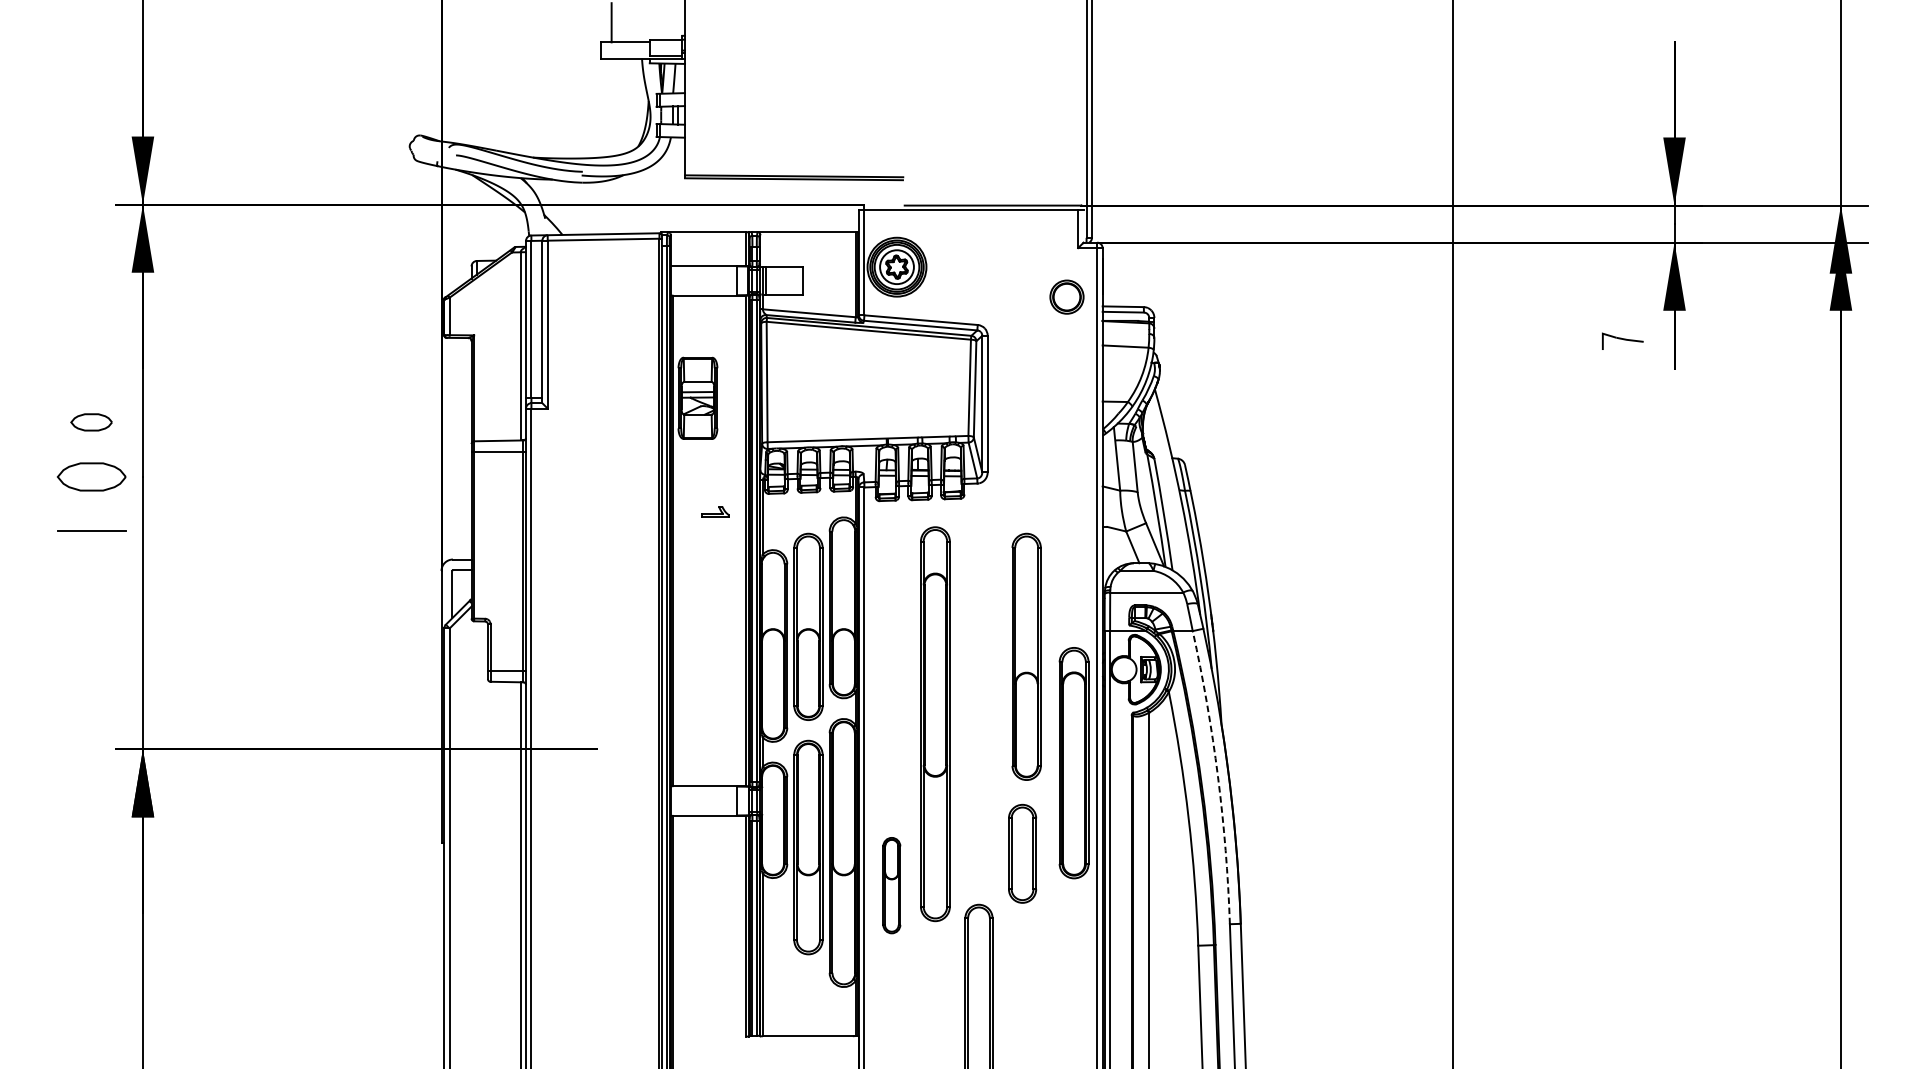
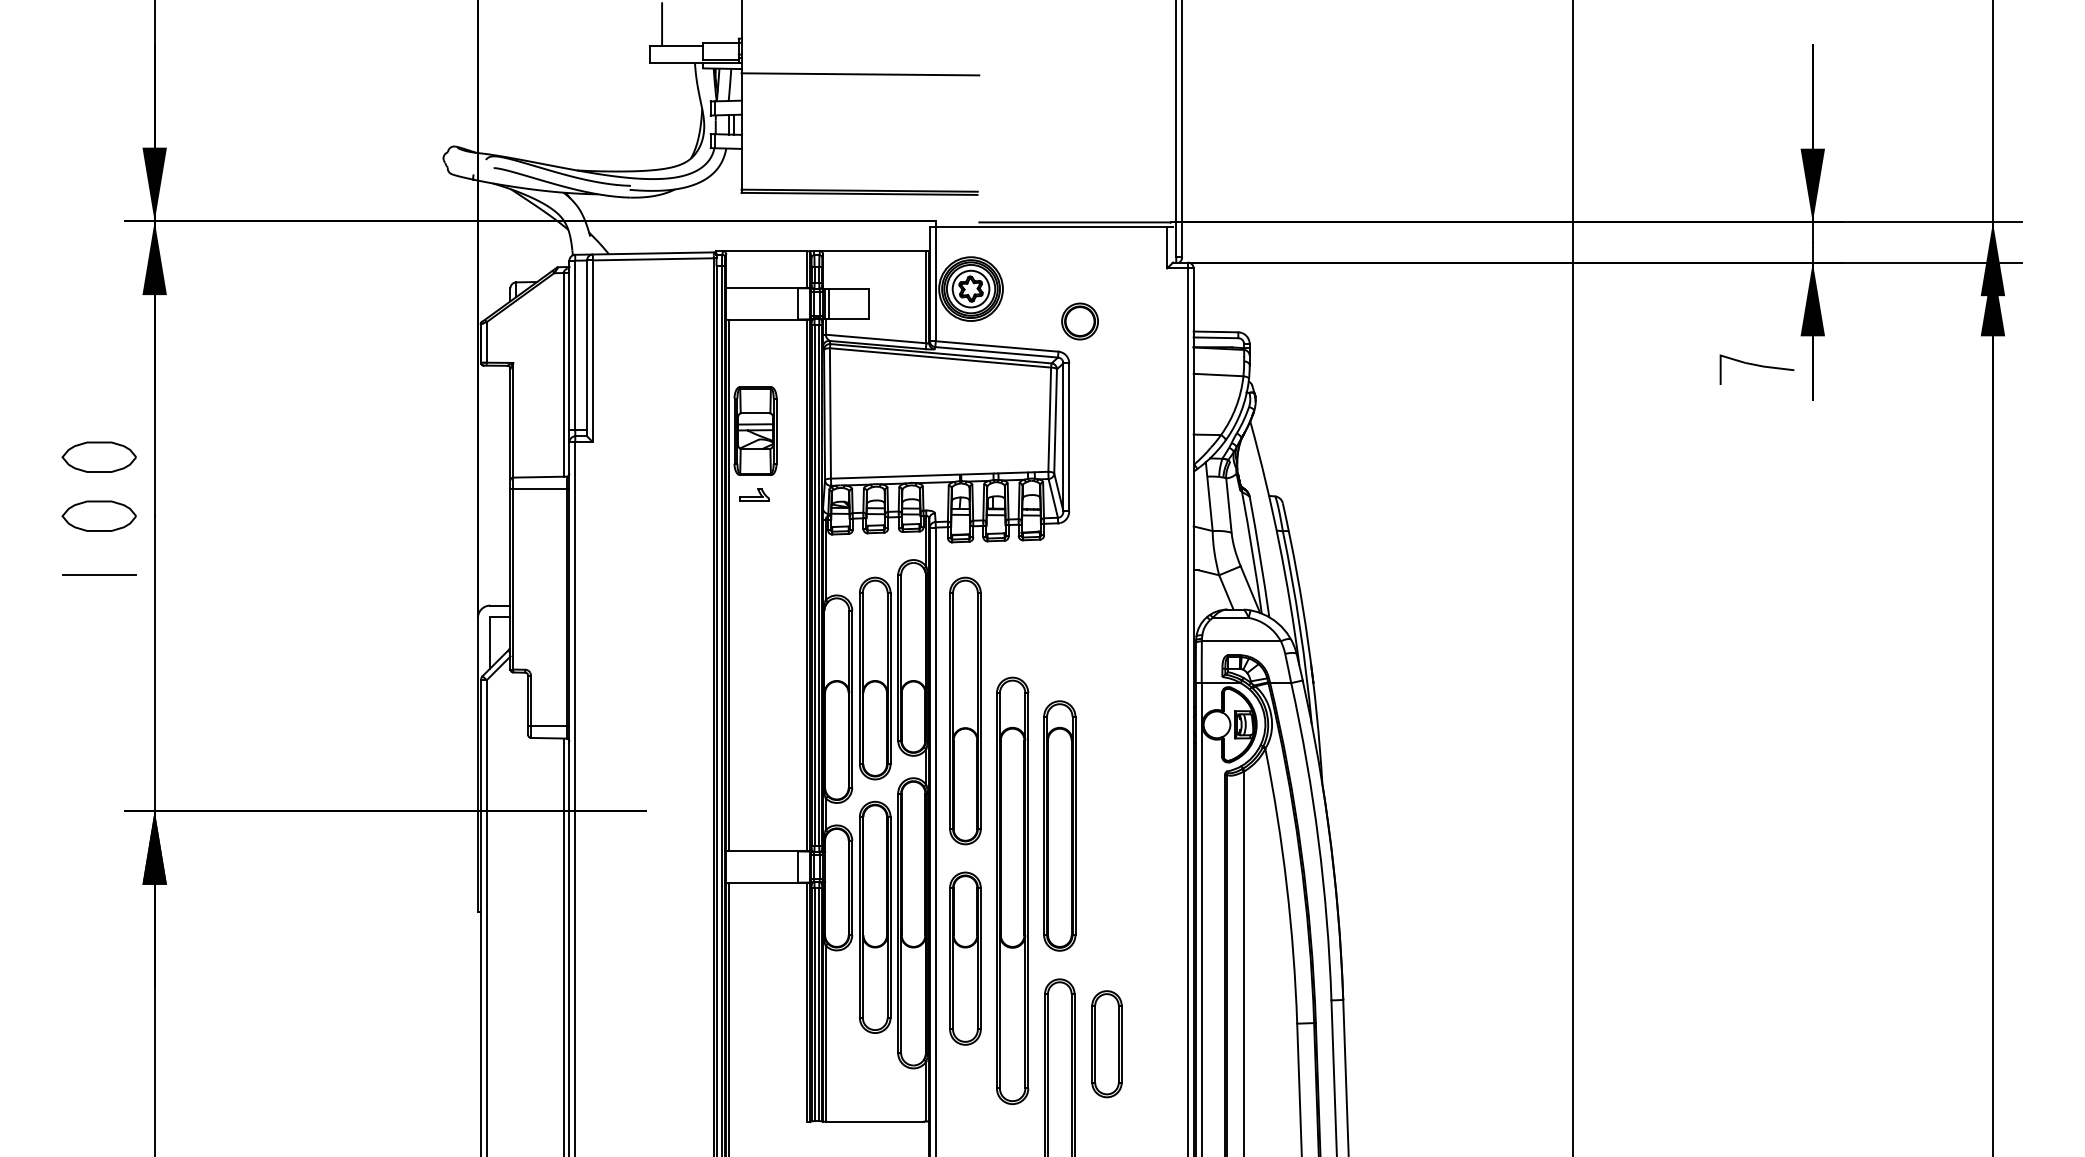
line: (794, 68) -> (860, 74), added
part: (1066, 297) -> (1079, 321), moved
part: (1622, 341) -> (1756, 369), size x1.67
part: (91, 421) -> (98, 456), size x1.67
part: (715, 511) -> (754, 494), moved
part: (1026, 656) -> (965, 710), moved
part: (935, 723) -> (1012, 890), moved
part: (1073, 762) -> (1059, 825), moved
arc: (1217, 776) -> (1318, 840), dashed -> solid
part: (1022, 854) -> (1106, 1044), moved
part: (891, 885) -> (965, 958), size x1.67

